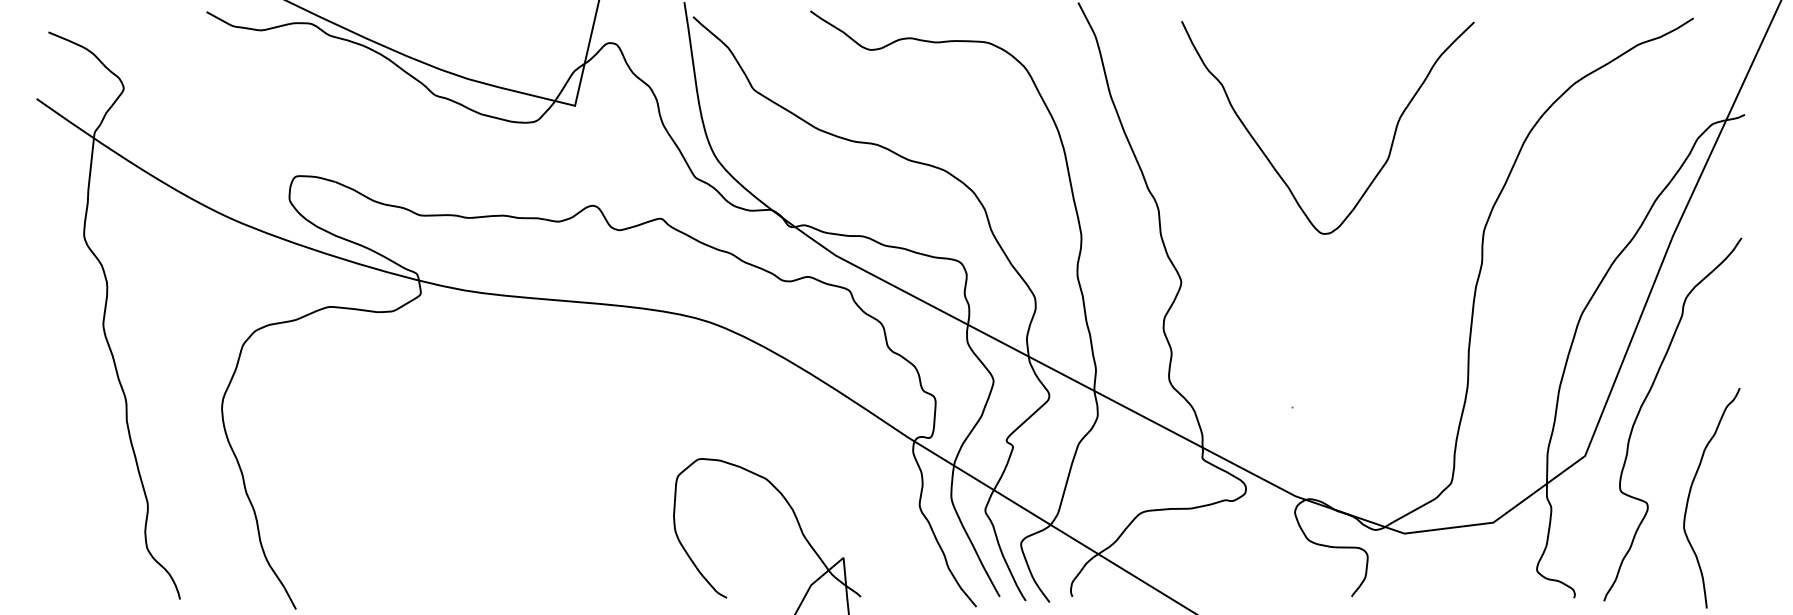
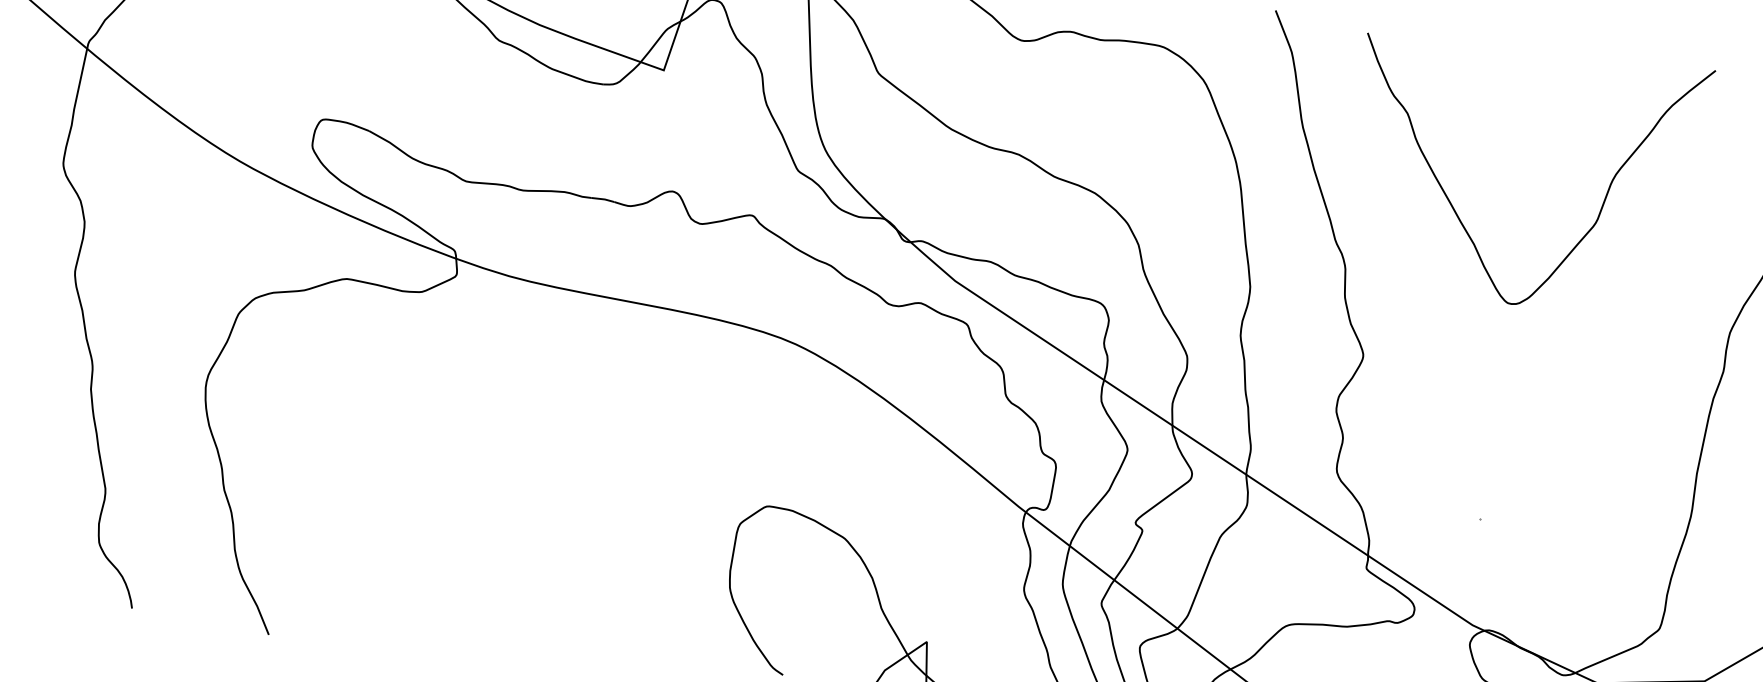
curve: (1391, 142) -> (1602, 203), moved

